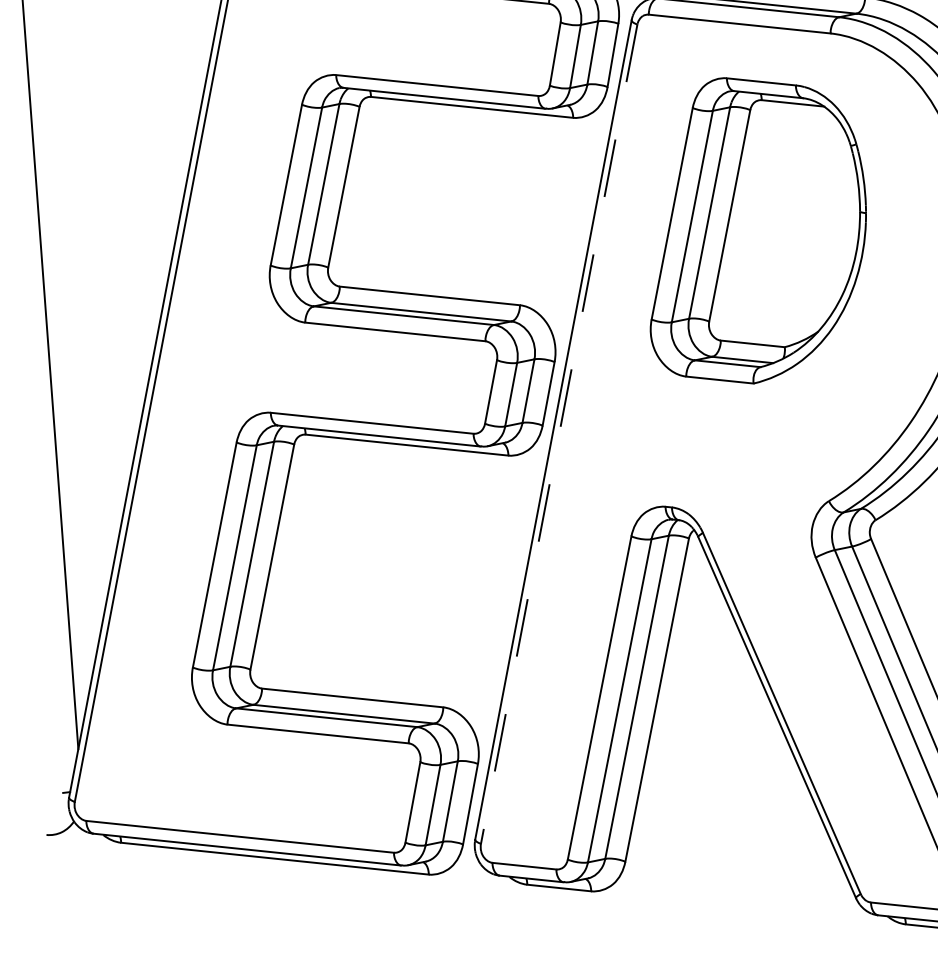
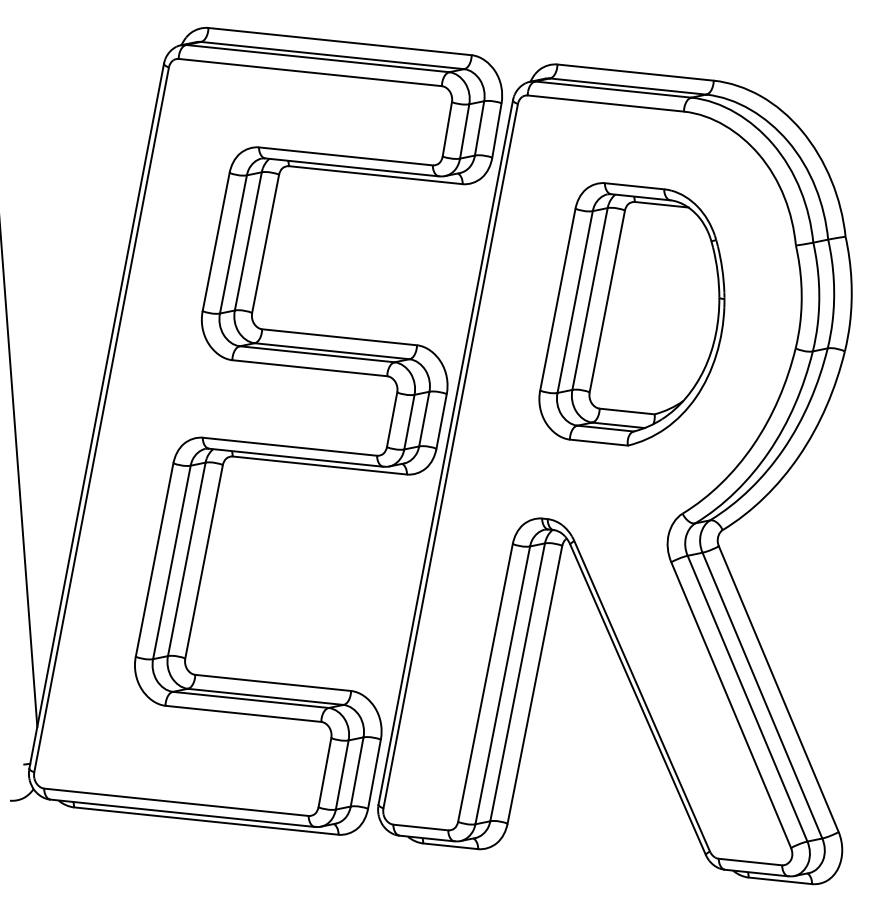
part: (757, 231) -> (631, 314), moved
line: (558, 434) -> (450, 456), dashed -> solid

